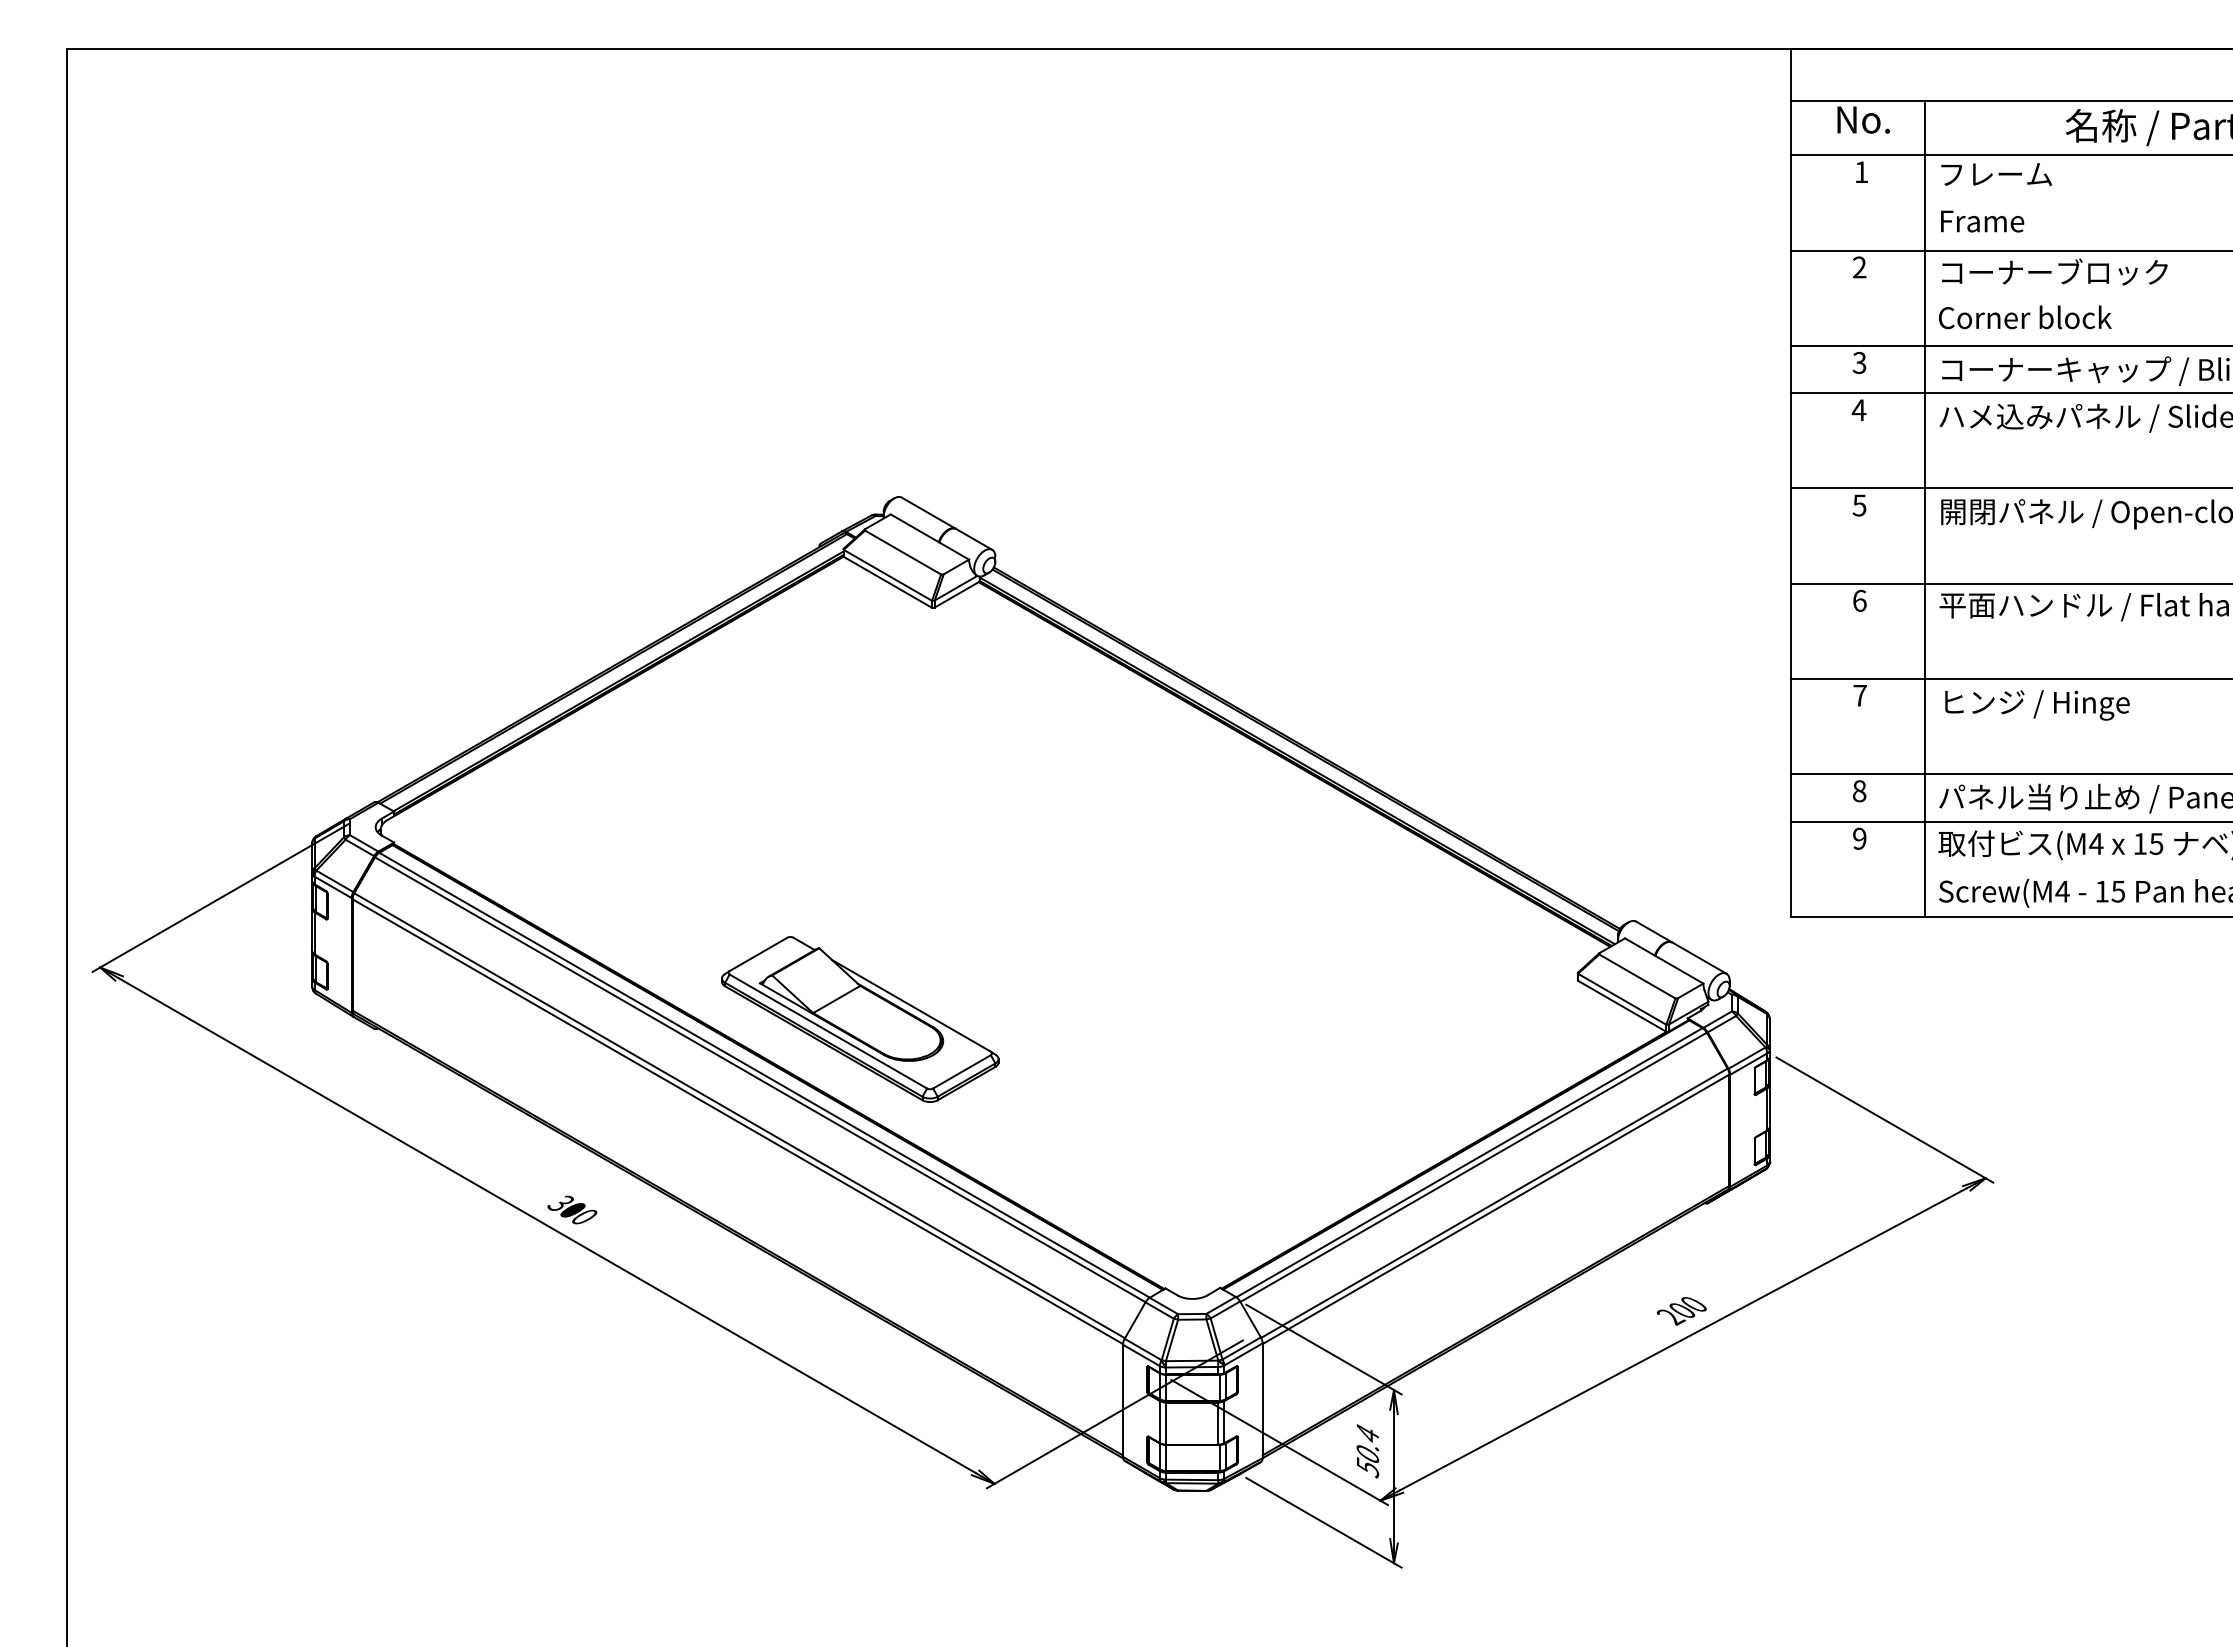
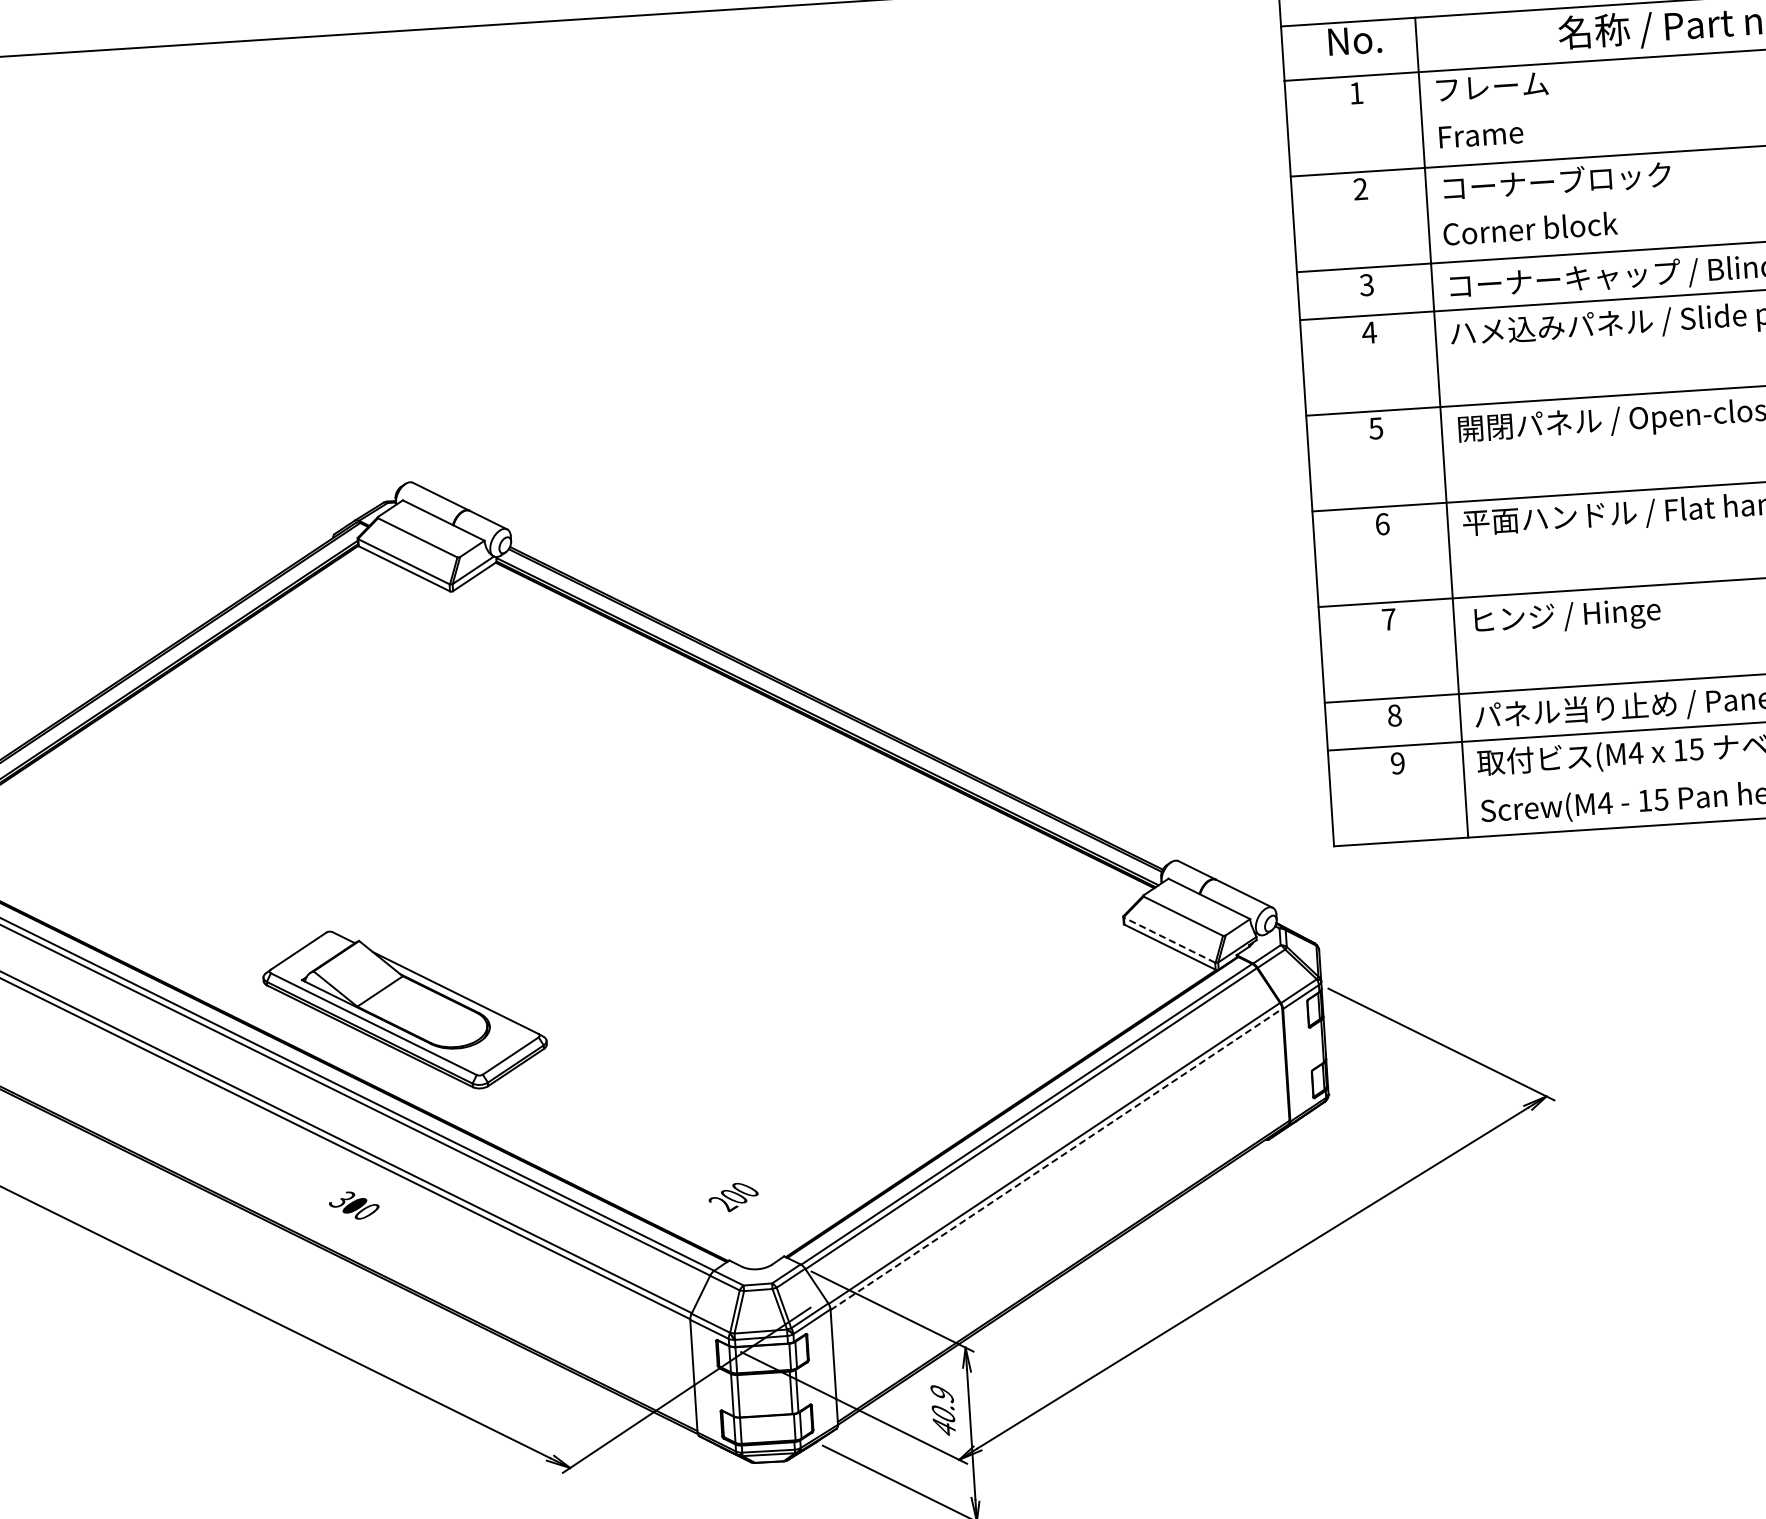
line: (1621, 999) -> (1168, 940), solid -> dashed
text: (572, 1209) -> (354, 1205), moved
line: (1496, 1209) -> (1056, 1159), solid -> dashed
text: (1681, 1311) -> (733, 1197), moved
text: (1367, 1451) -> (942, 1411), 50.4 -> 40.9

